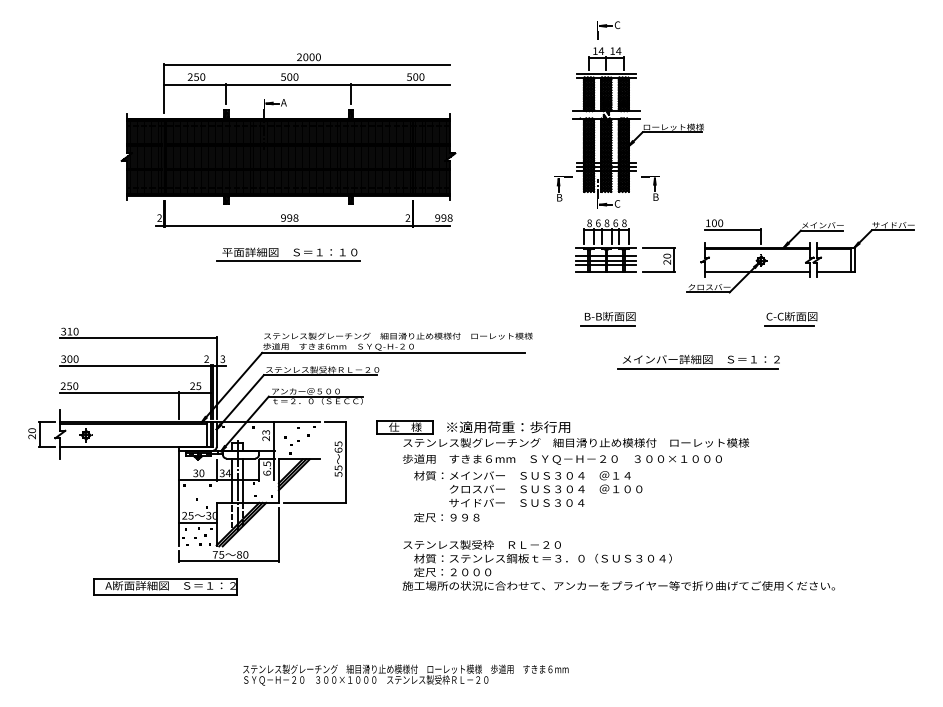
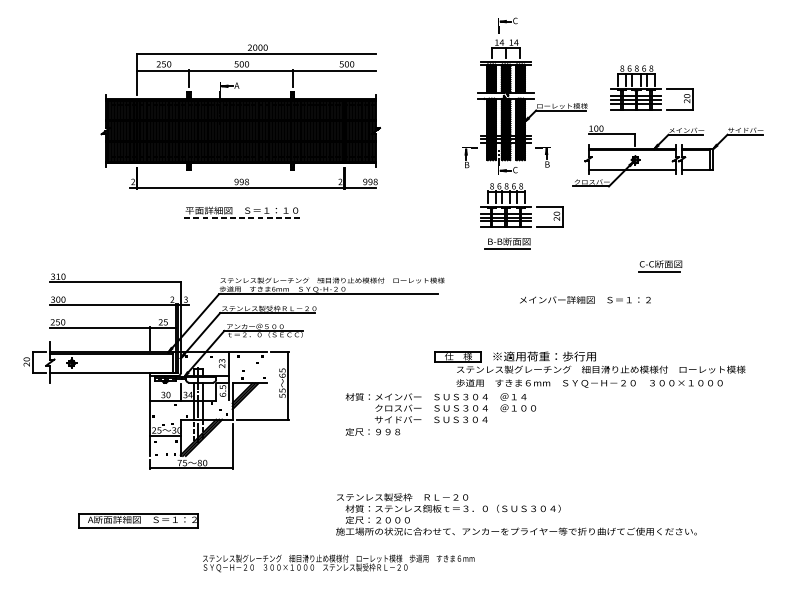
part: (781, 104) -> (652, 87), added
part: (800, 256) -> (668, 156), moved
line: (287, 260) -> (239, 217), solid -> dashed
part: (607, 319) -> (507, 244), moved
line: (697, 368) -> (582, 307), removed
part: (562, 442) -> (589, 369), moved
text: (618, 565) -> (516, 514), moved
part: (165, 586) -> (138, 520), moved

